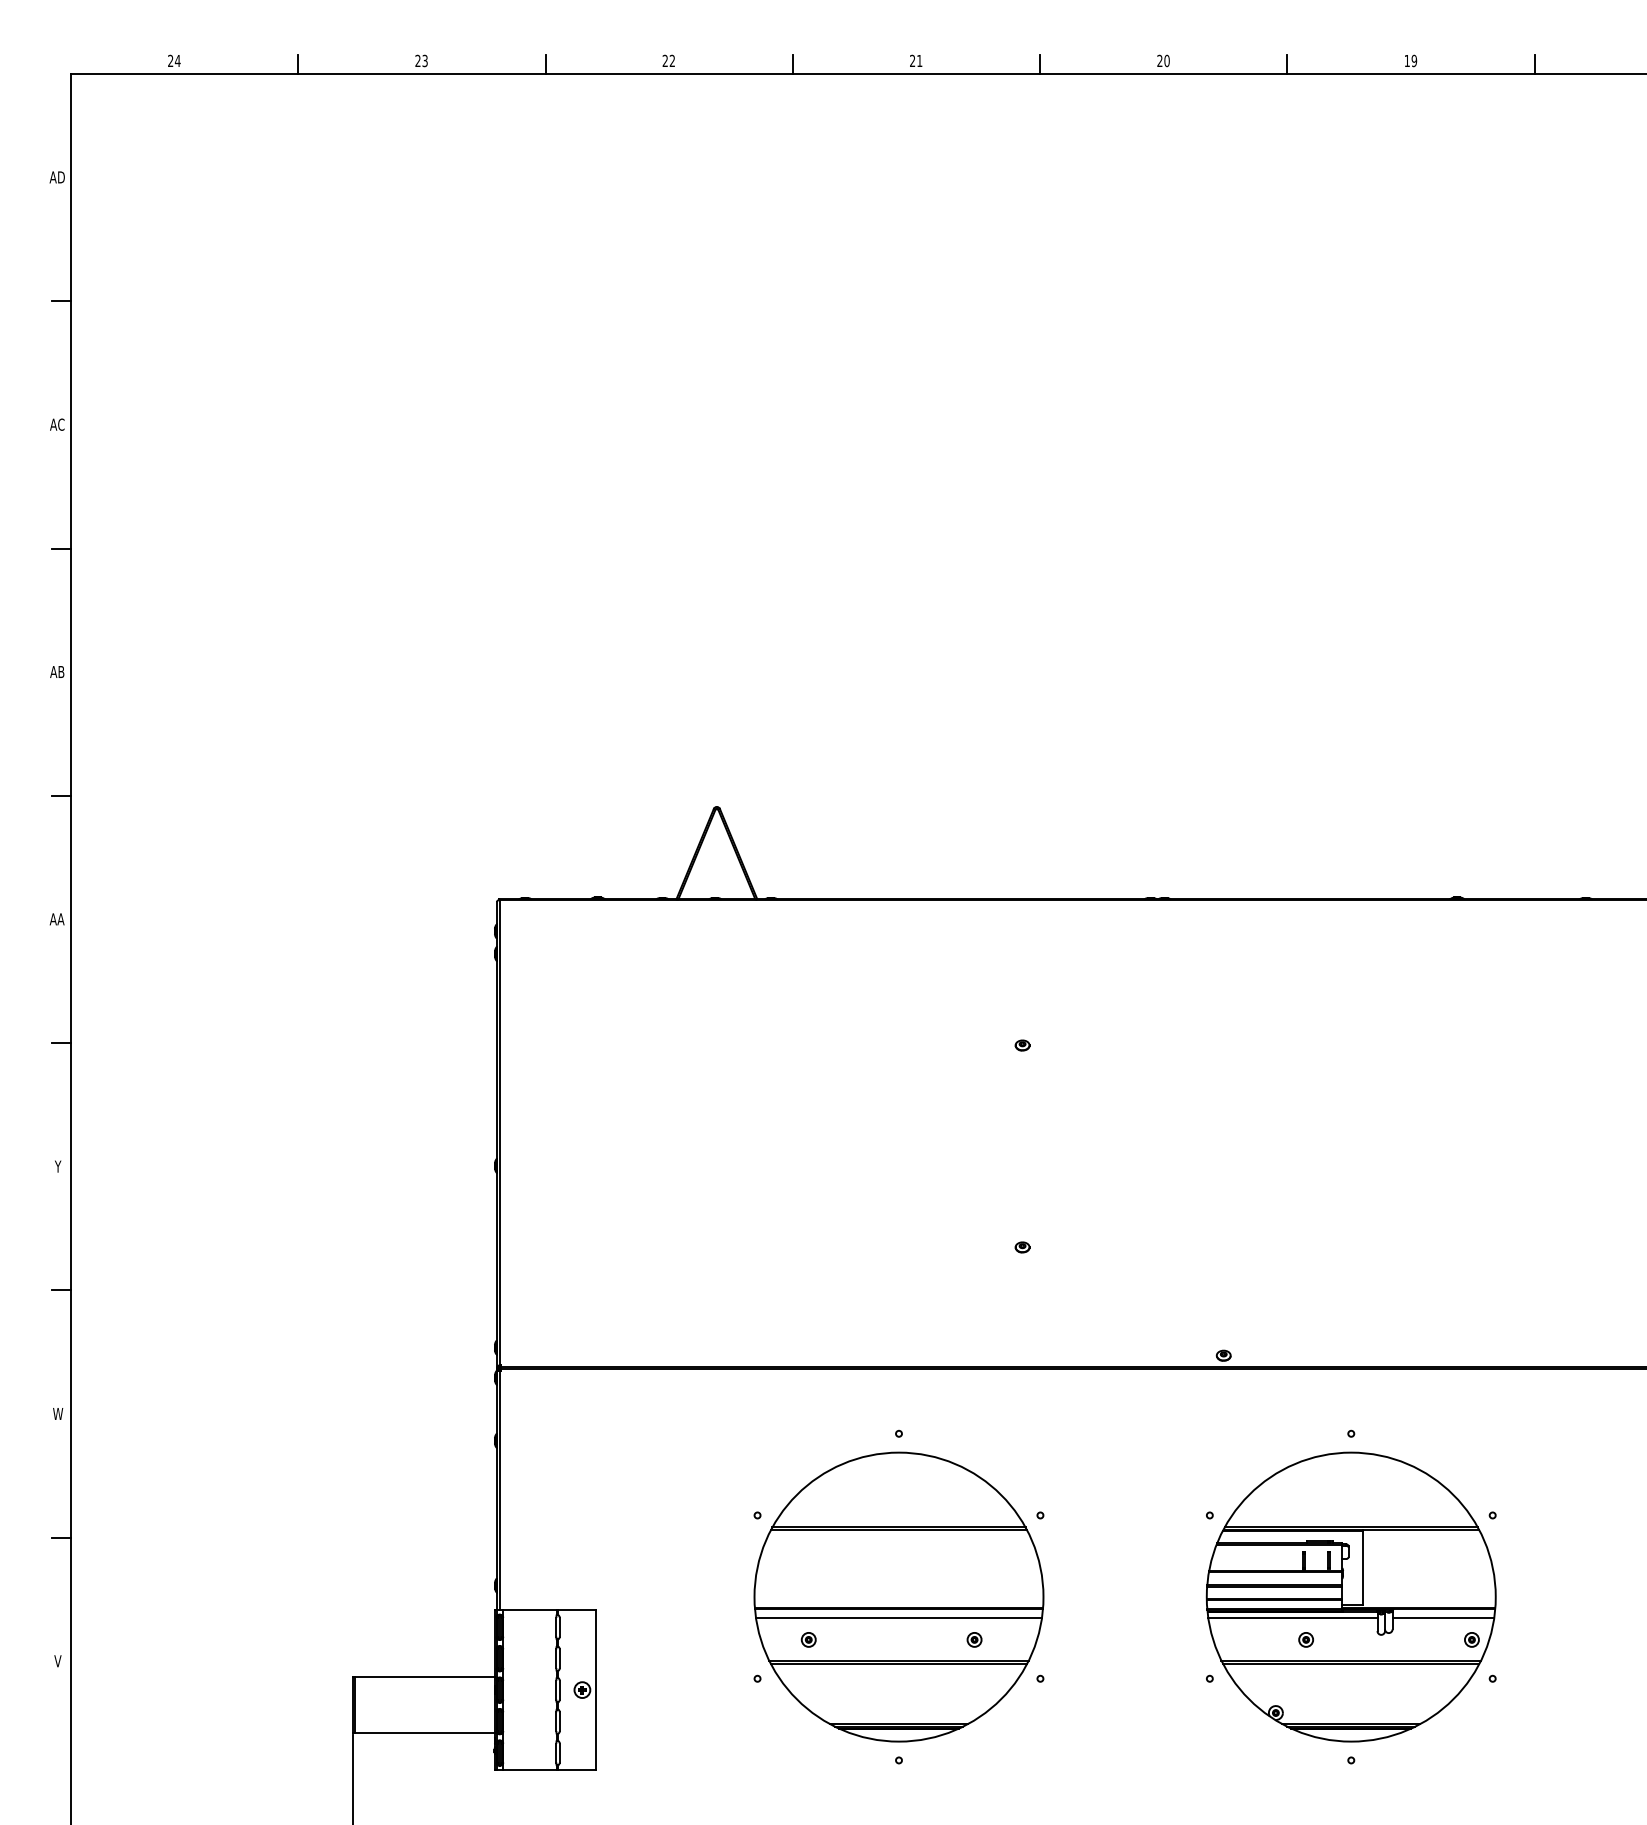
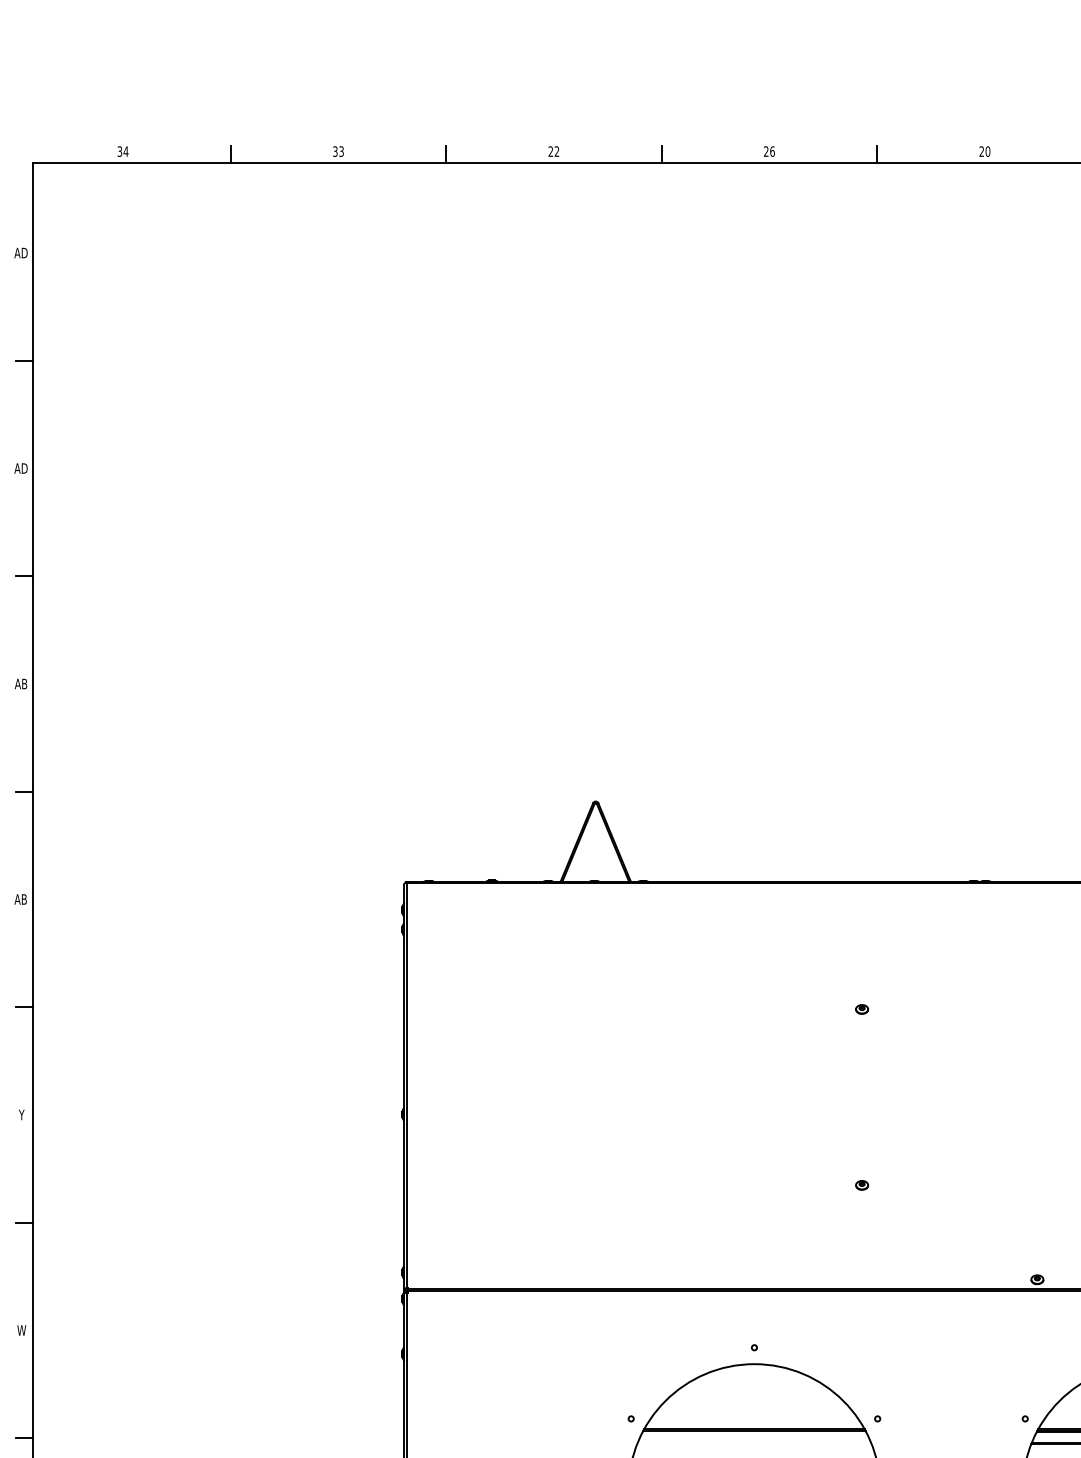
text: (919, 60) -> (772, 151), 21 -> 26
text: (170, 61) -> (119, 152), 24 -> 34
text: (417, 61) -> (334, 152), 23 -> 33
text: (56, 424) -> (20, 468), AC -> AD
text: (60, 919) -> (23, 899), AA -> AB

